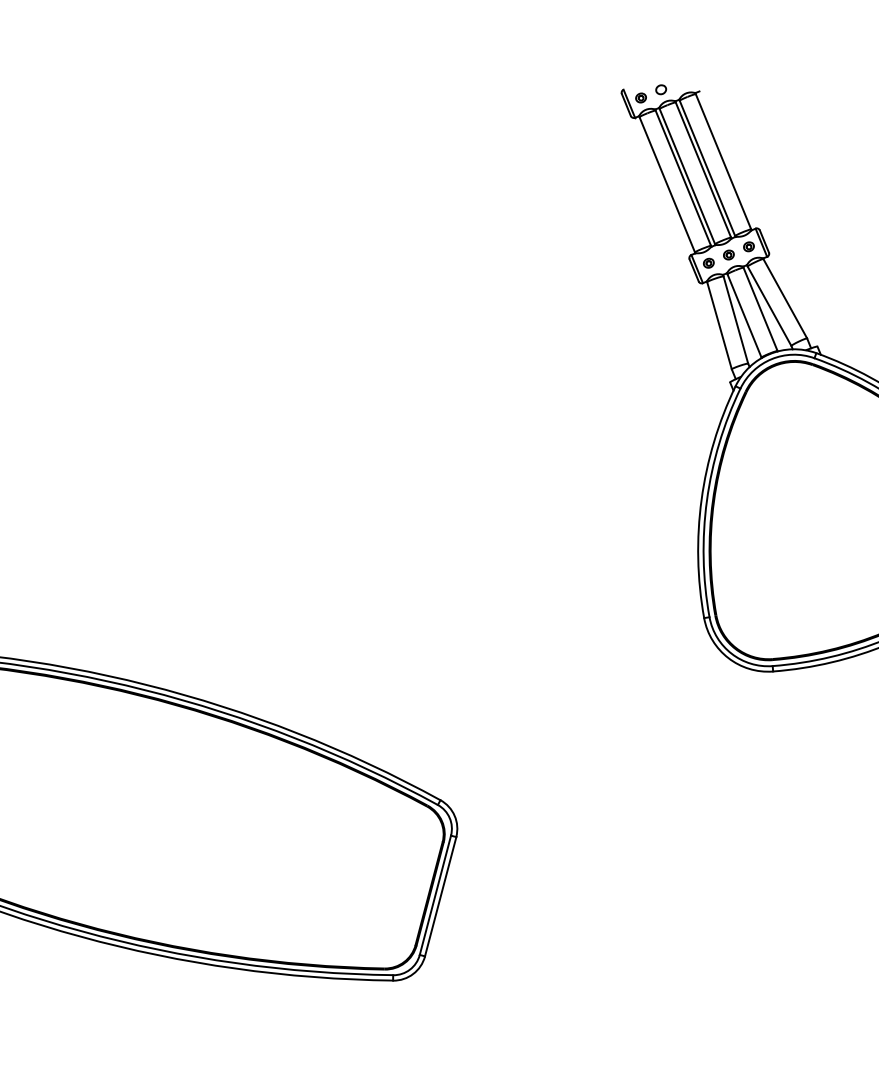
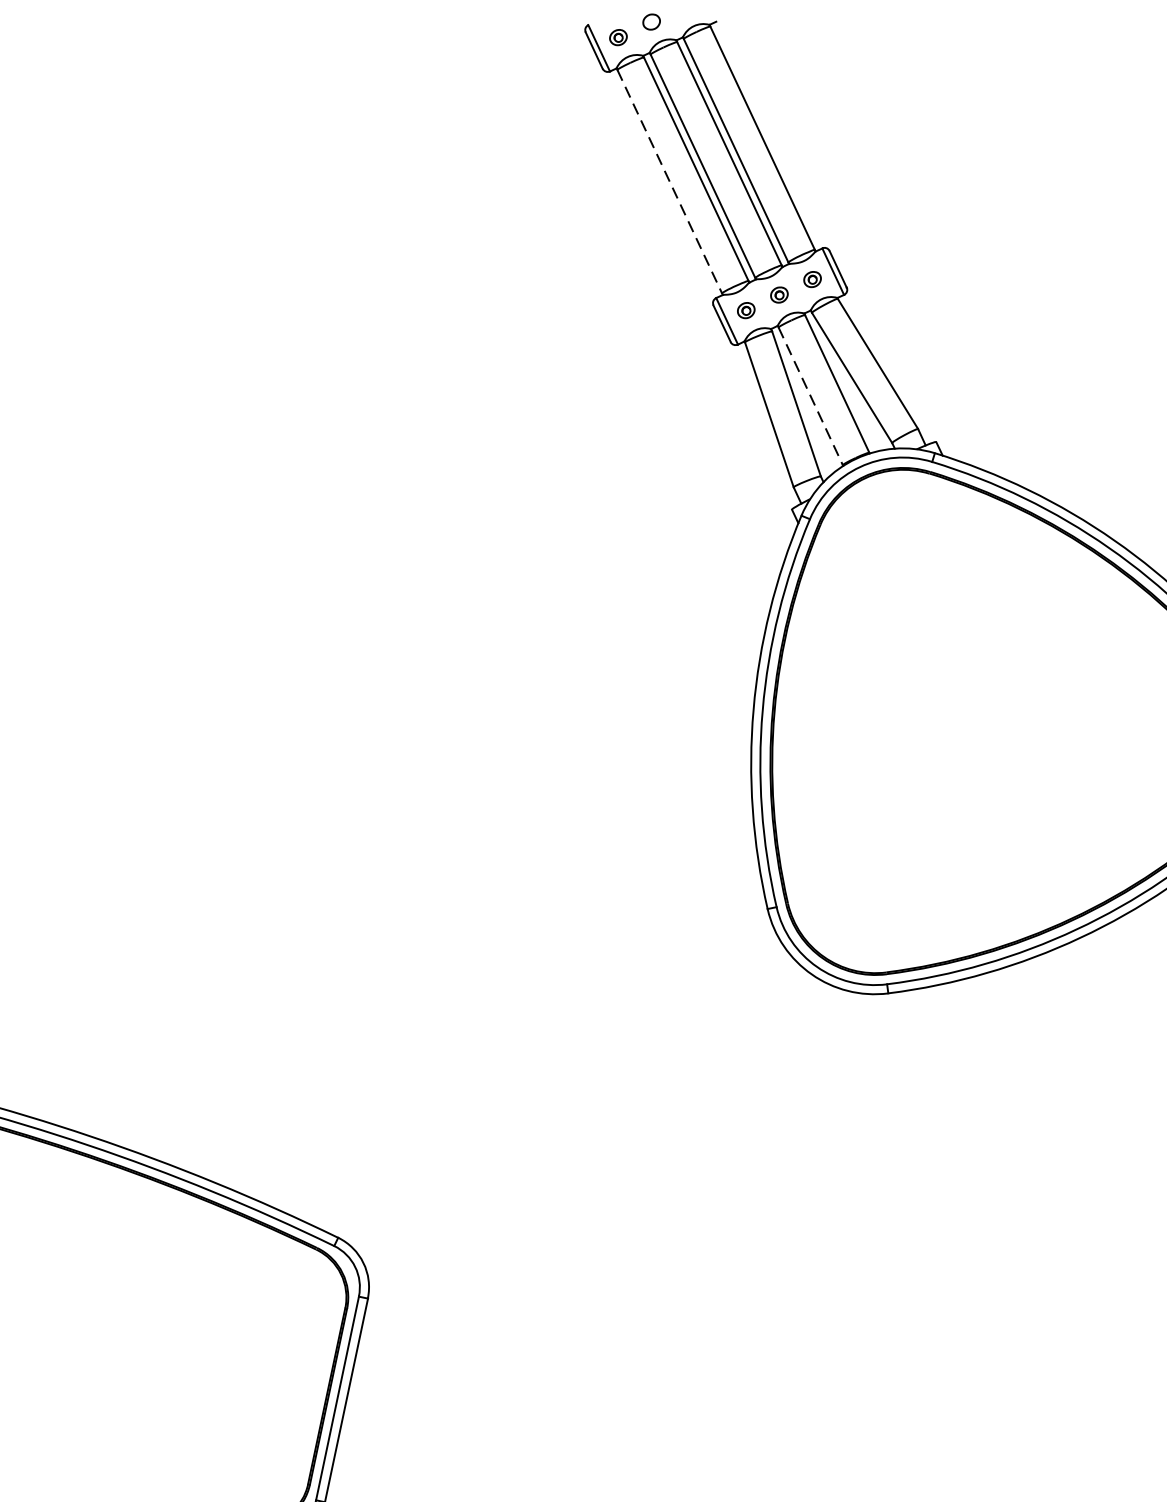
line: (667, 185) -> (670, 182), solid -> dashed
line: (744, 316) -> (810, 397), solid -> dashed

